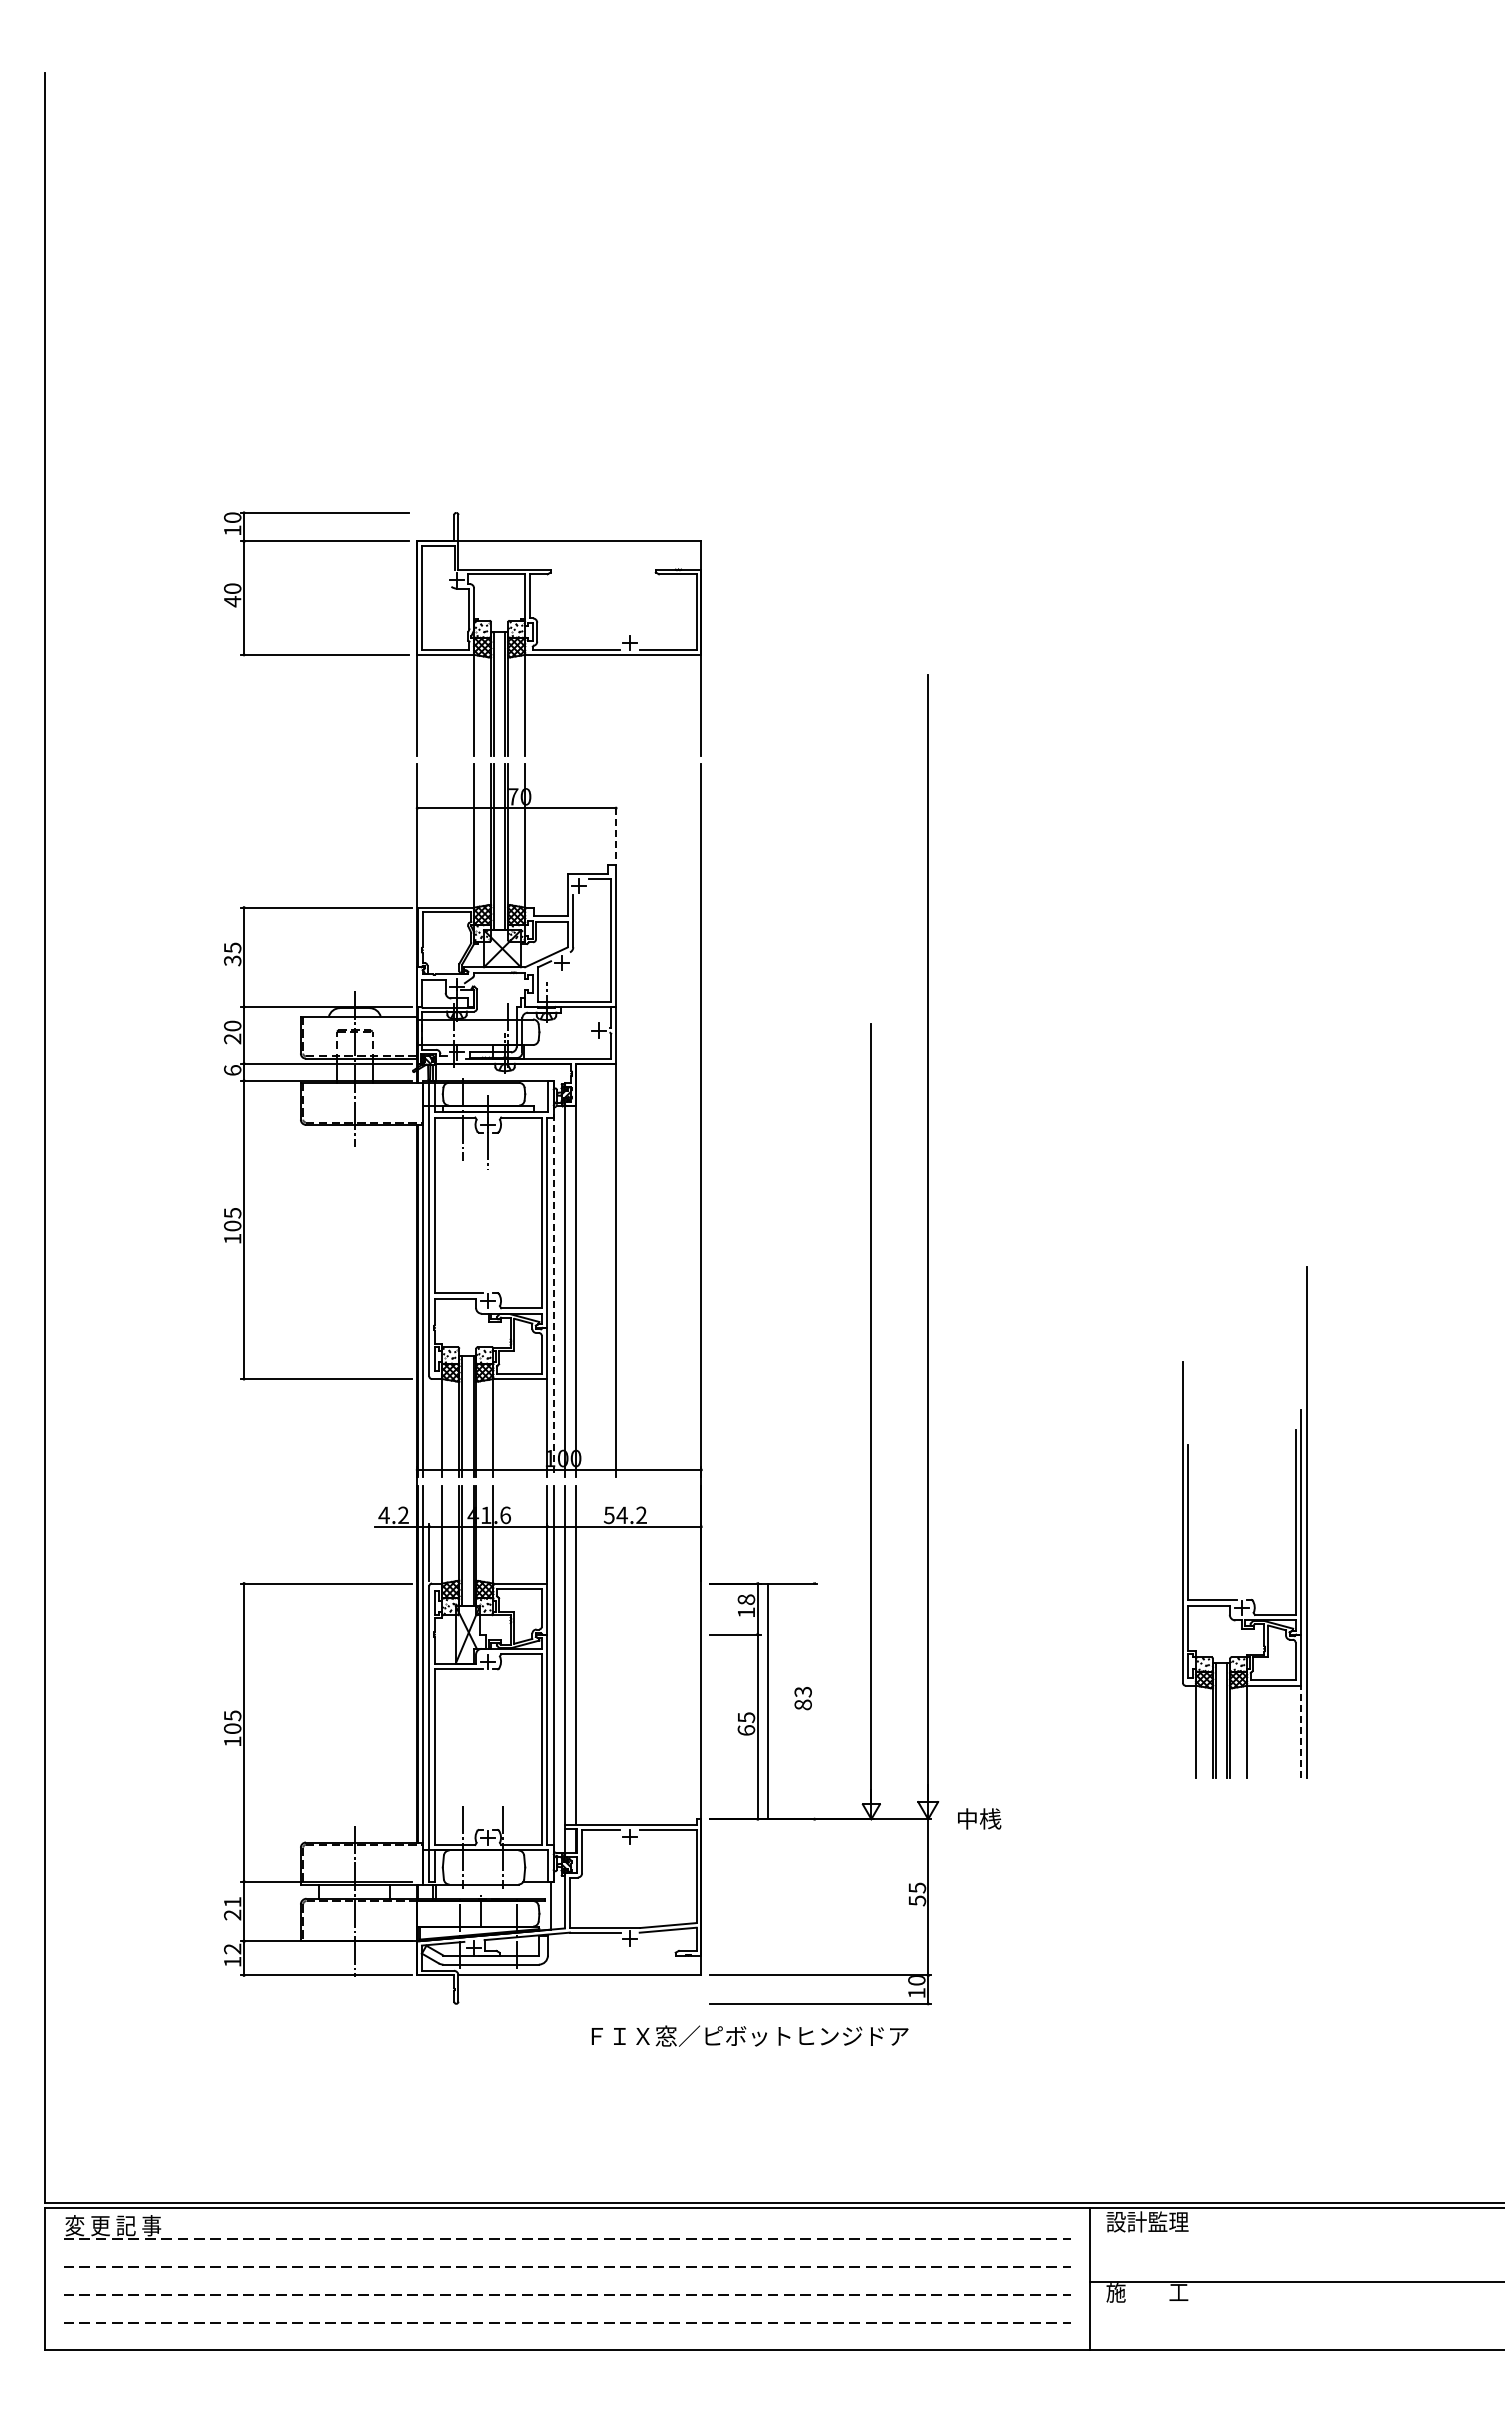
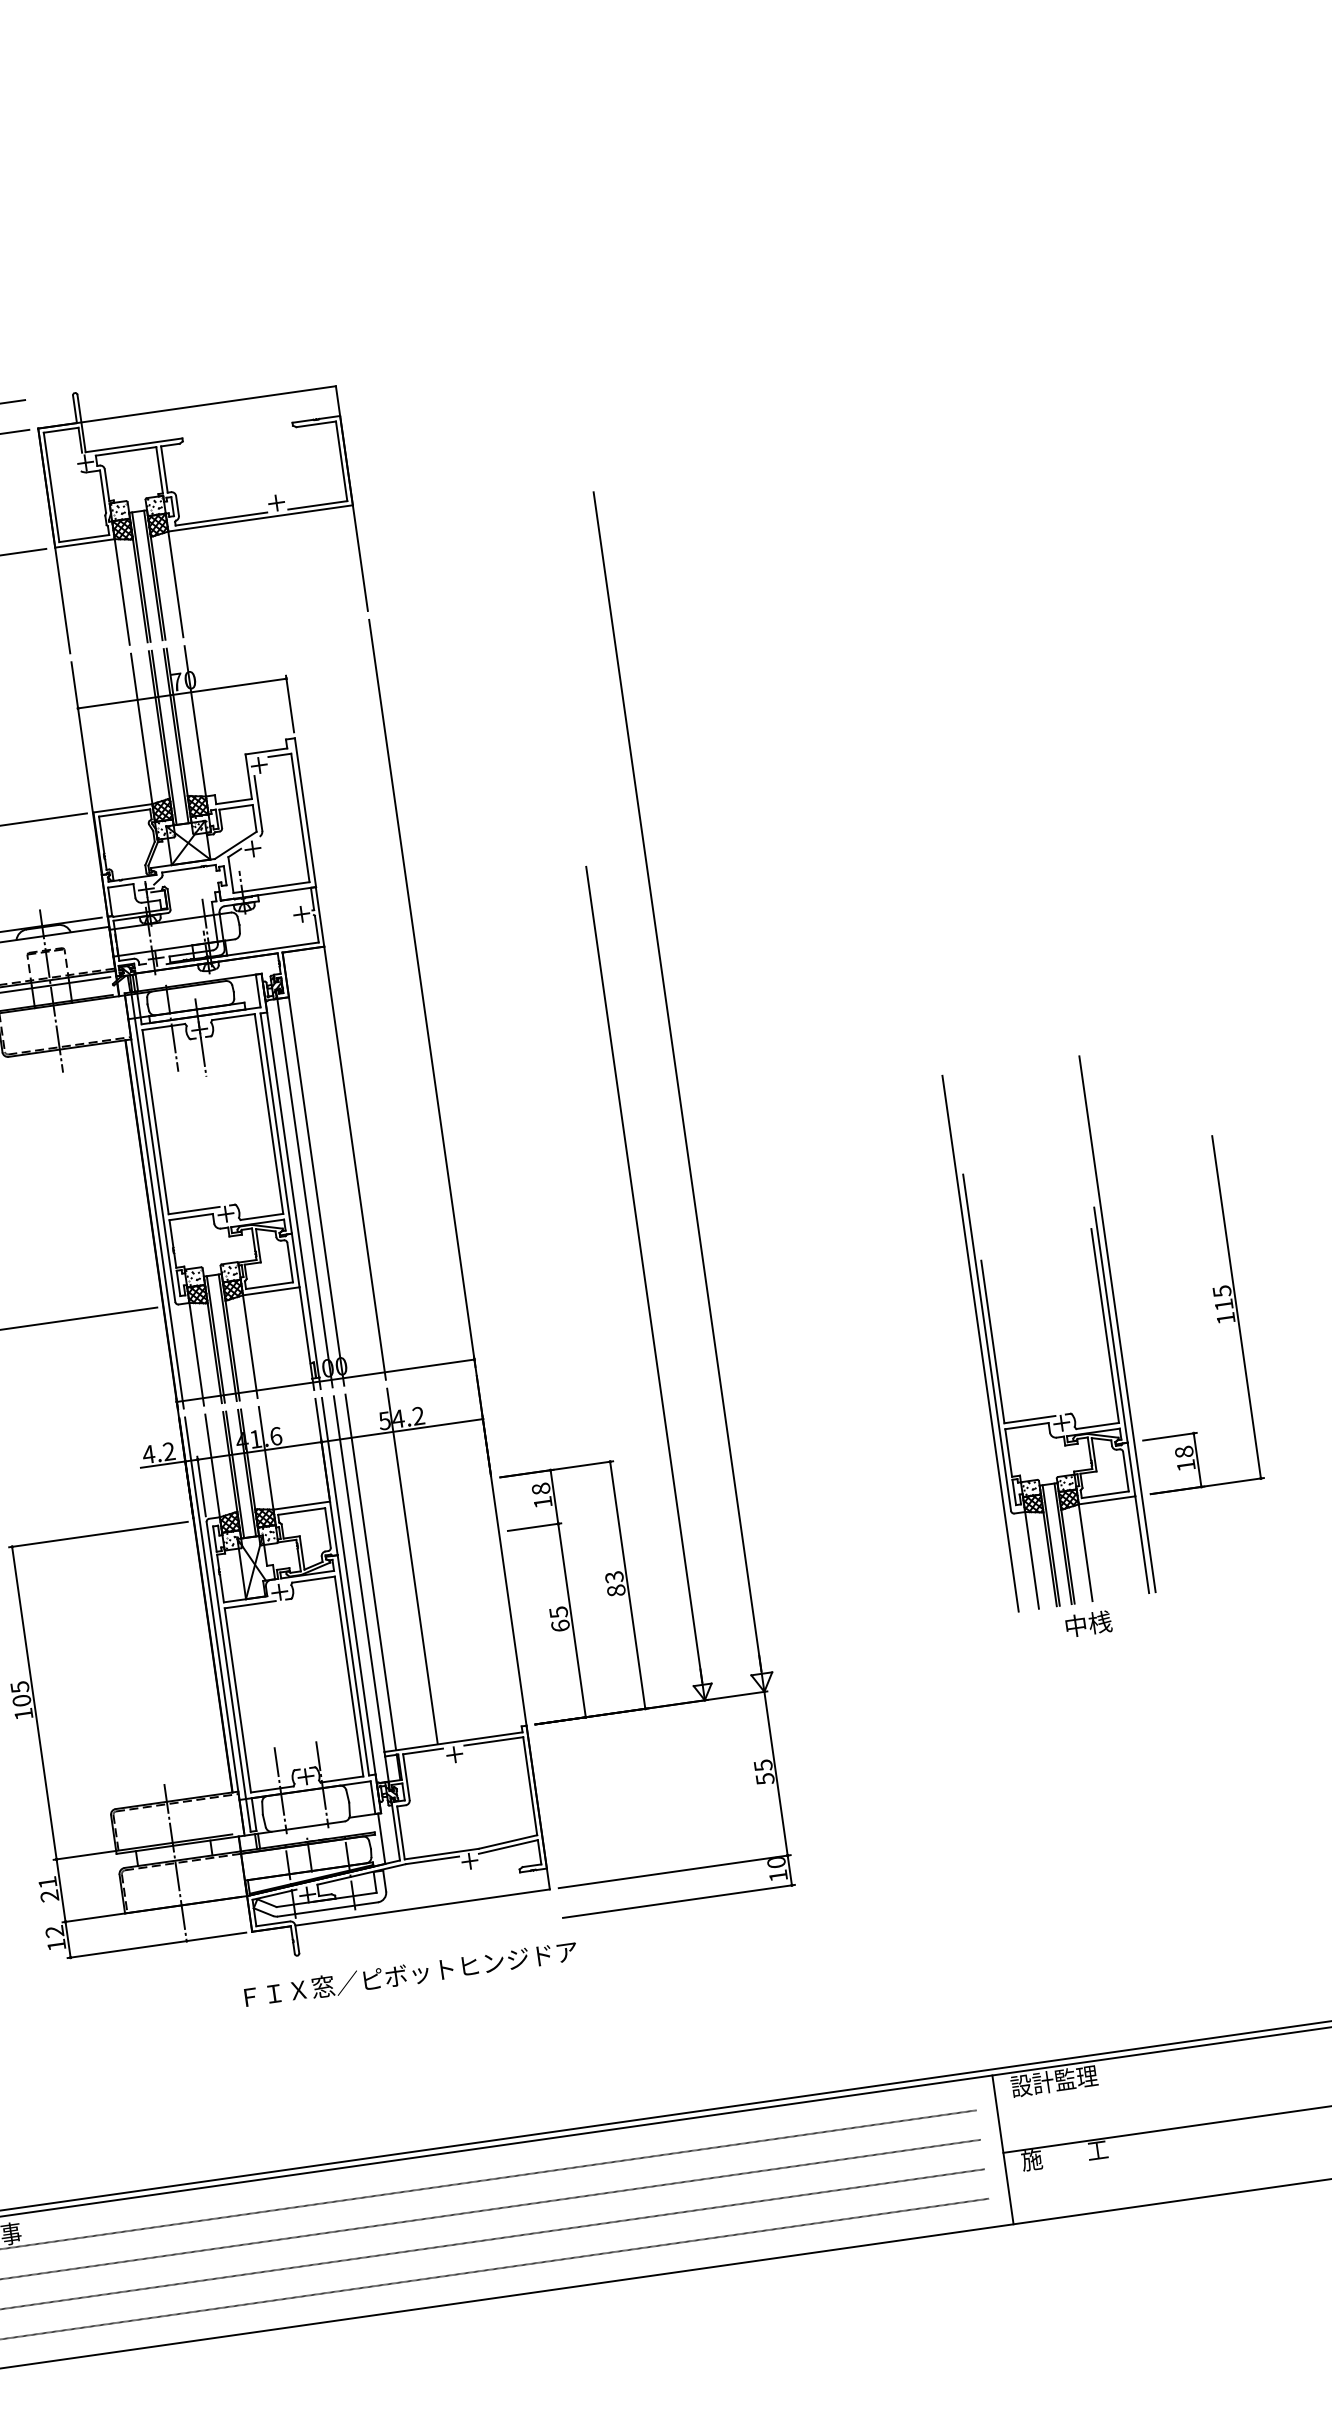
line: (616, 832) -> (290, 704), dashed -> solid
line: (553, 1279) -> (291, 1182), dashed -> solid
part: (1401, 1520) -> (1215, 1308), added
line: (1176, 1522) -> (980, 1343), added
line: (615, 1654) -> (412, 1565), added
line: (767, 1701) -> (627, 1585), moved
line: (1301, 1731) -> (1142, 1544), dashed -> solid
text: (979, 1818) -> (1088, 1623), moved
text: (749, 2035) -> (410, 1973), moved

